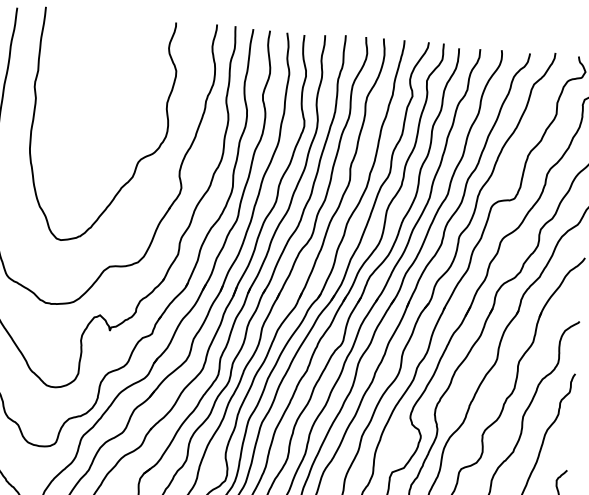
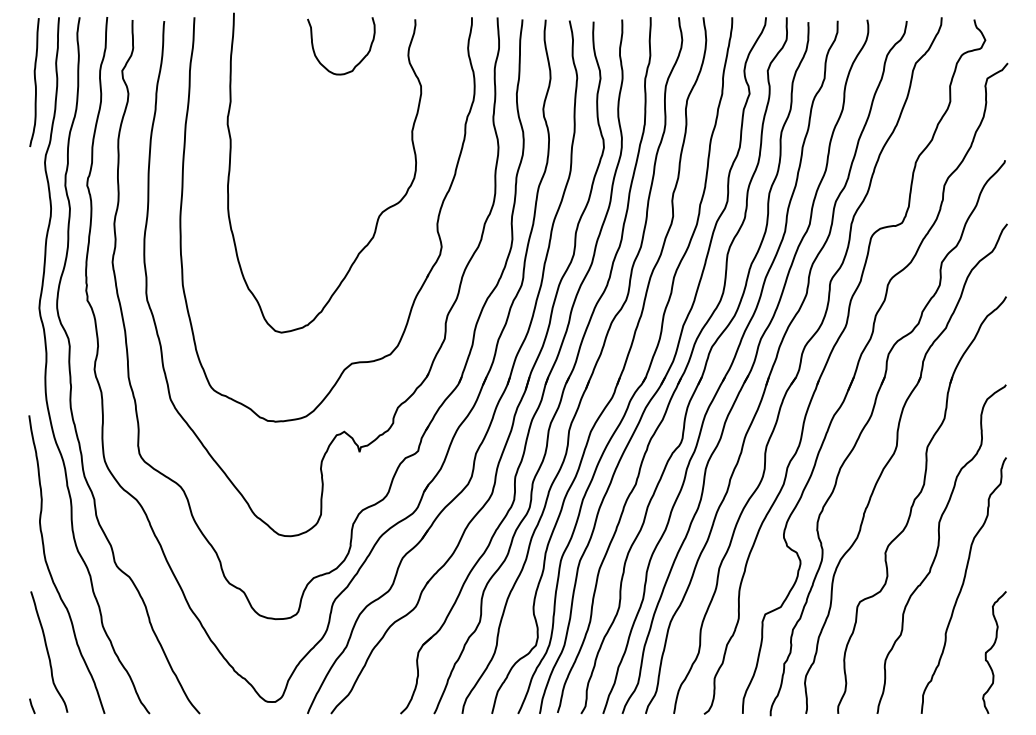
curve: (132, 50) -> (358, 62), added

